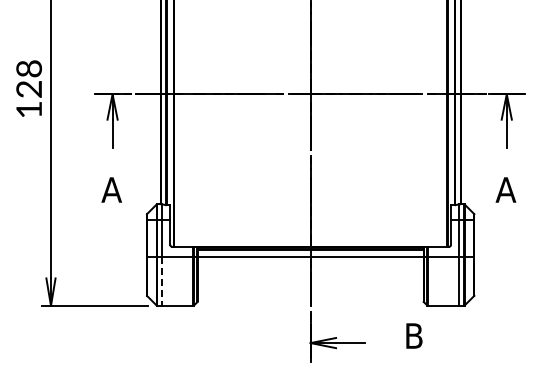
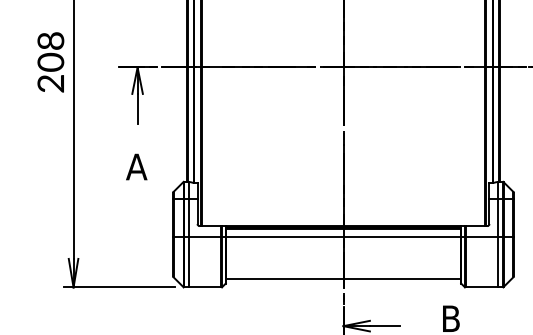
text: (28, 99) -> (50, 72), 128 -> 208
line: (162, 281) -> (189, 262), dashed -> solid
line: (310, 297) -> (343, 278), added

